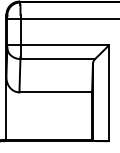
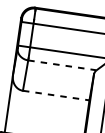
line: (58, 59) -> (63, 65), solid -> dashed
line: (56, 92) -> (56, 95), solid -> dashed

